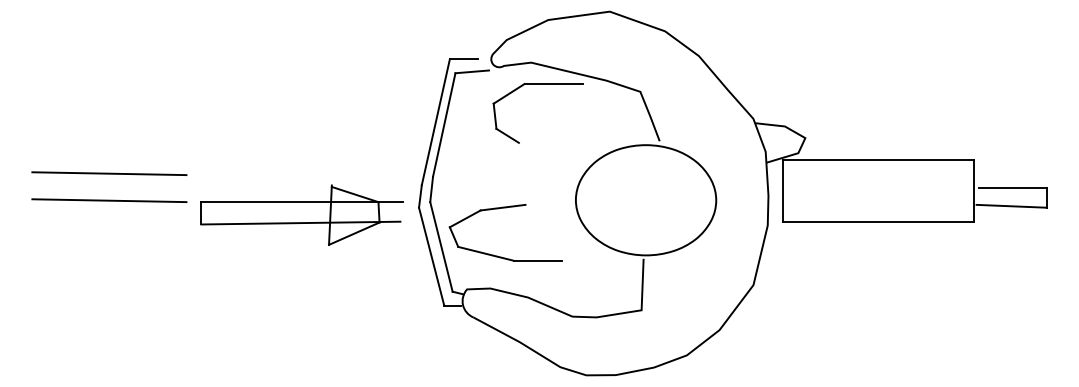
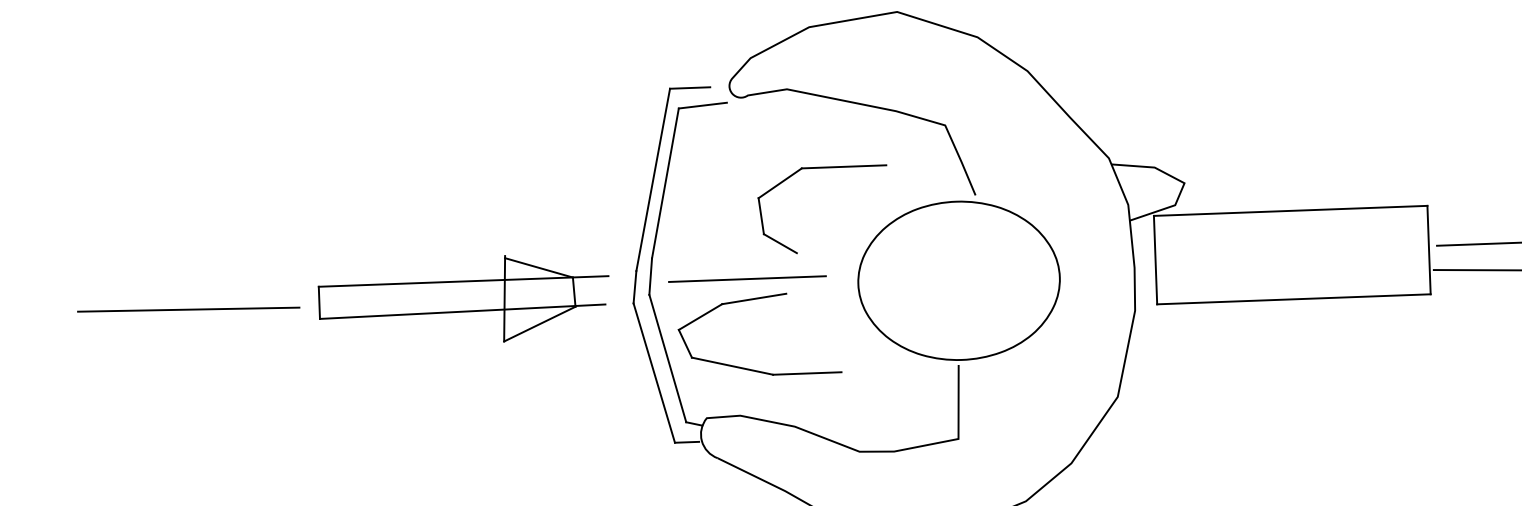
part: (537, 84) -> (820, 168), moved
line: (109, 173) -> (187, 270), removed
line: (498, 193) -> (746, 278), added
part: (301, 214) -> (463, 299), moved

